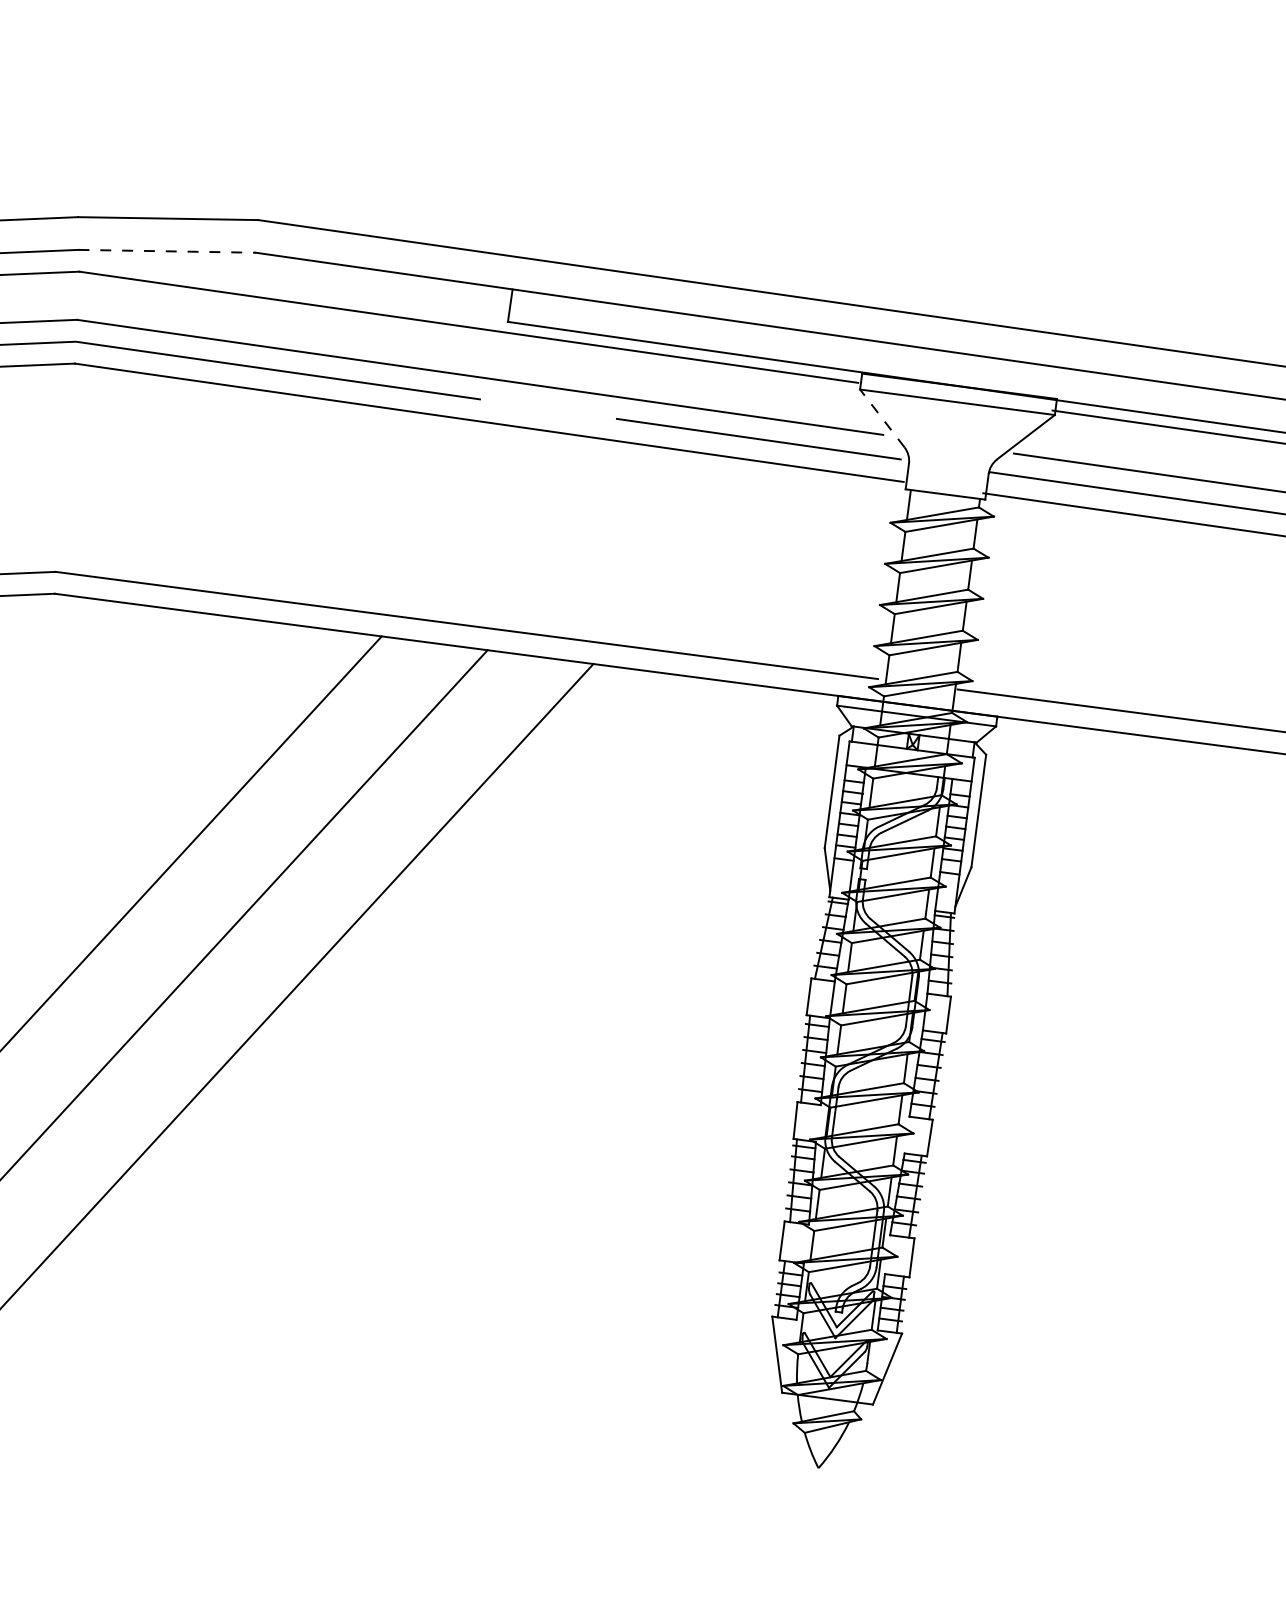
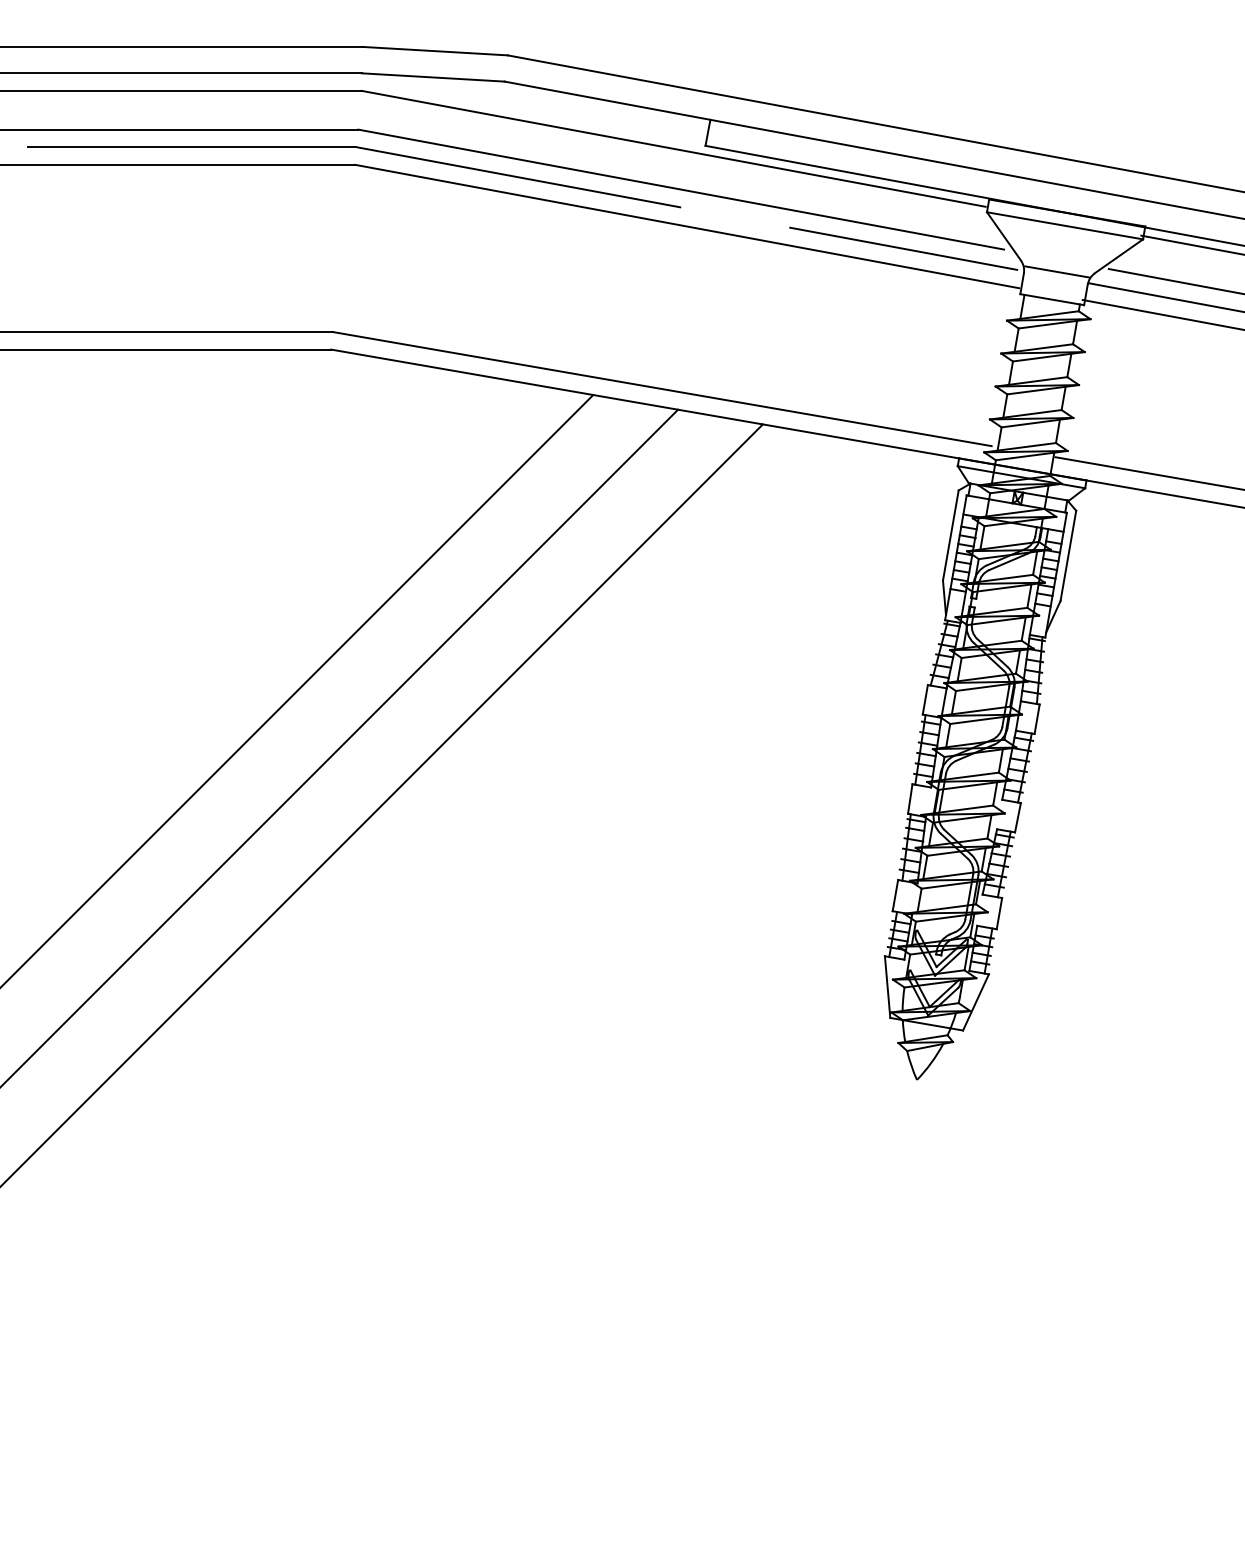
line: (167, 251) -> (433, 77), dashed -> solid
line: (881, 417) -> (1003, 235), dashed -> solid
line: (949, 459) -> (1056, 271), added

